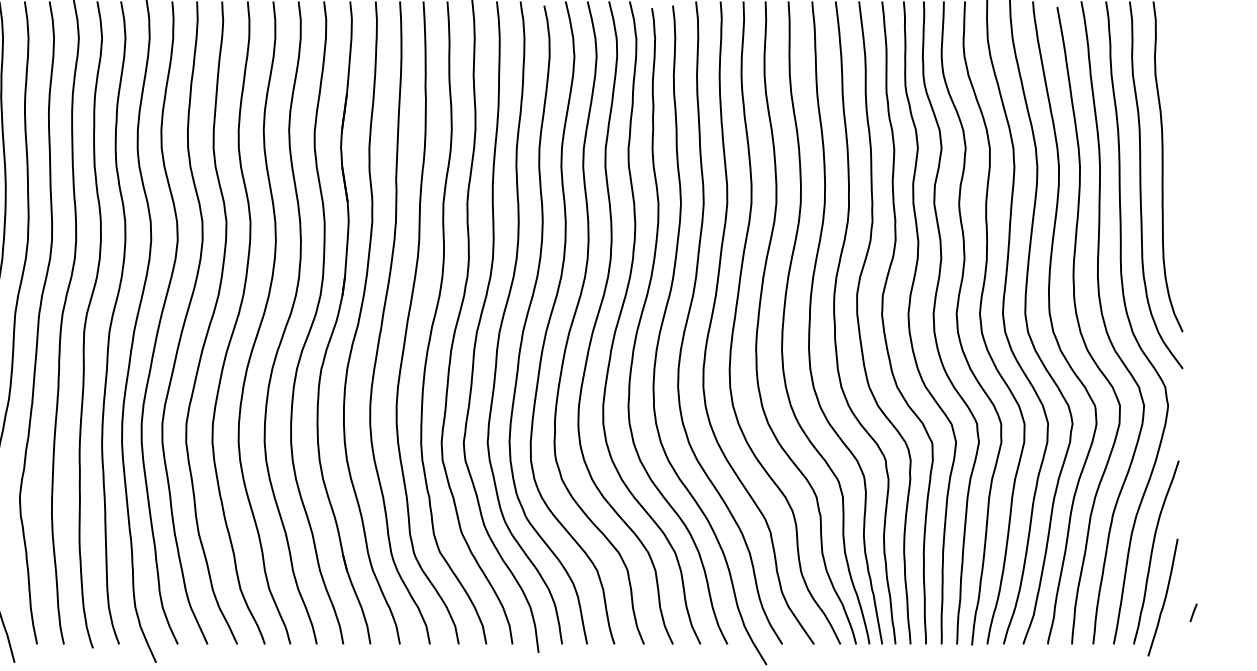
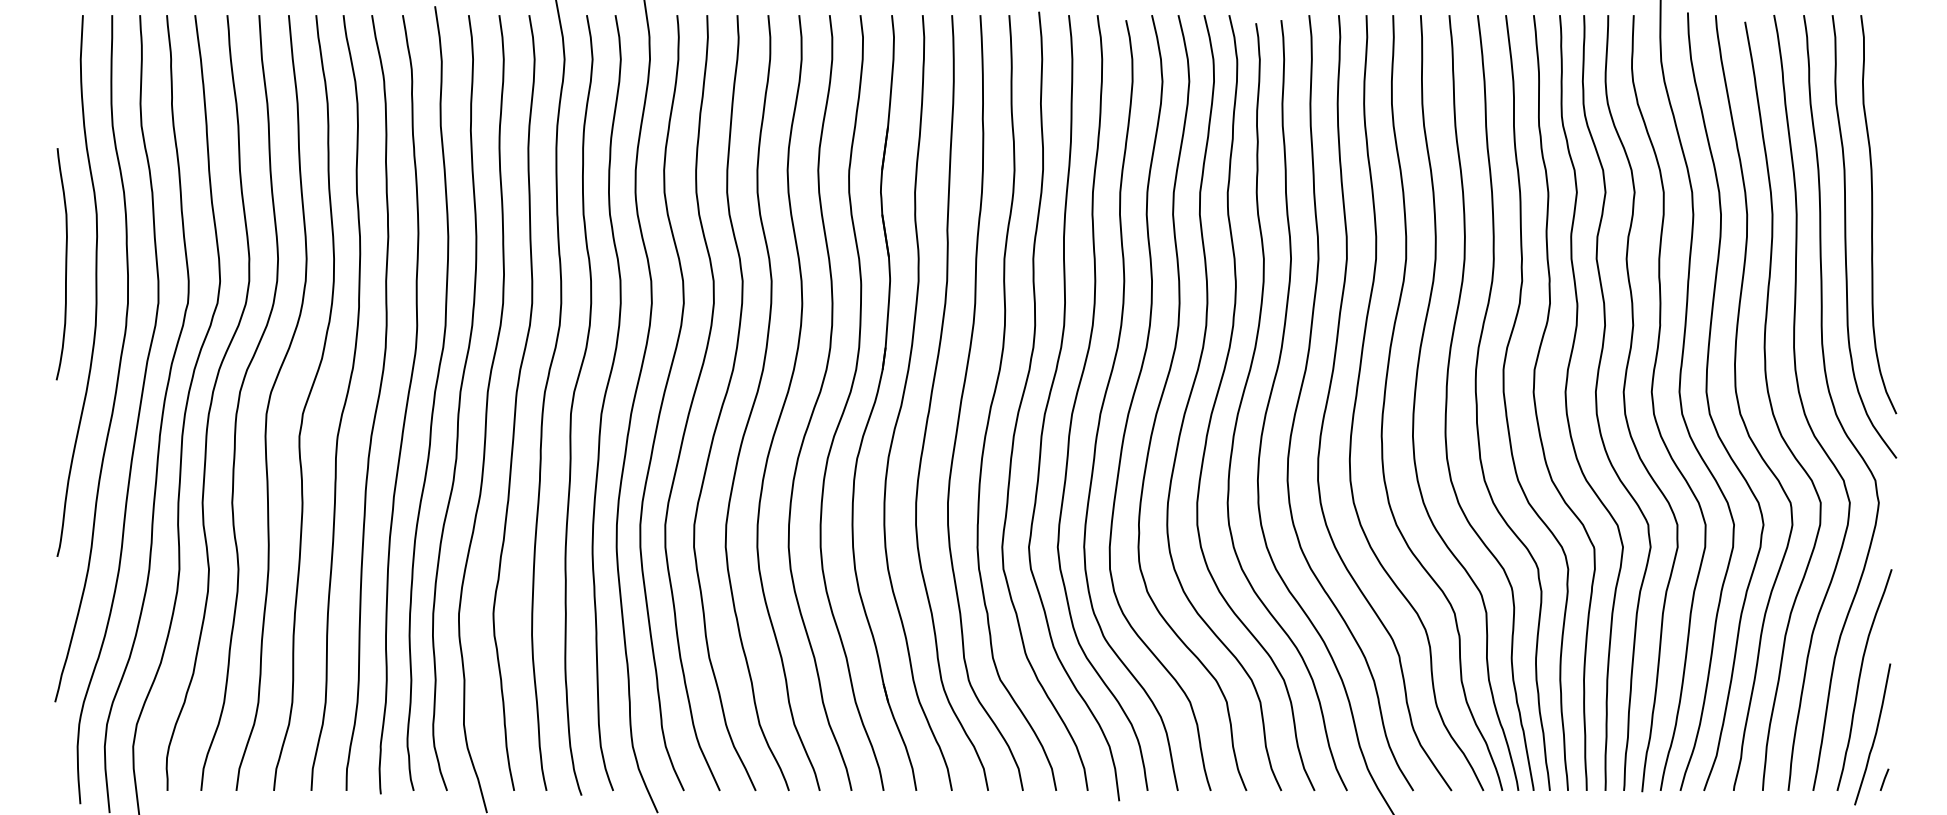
line: (1193, 612) -> (1884, 779), moved

